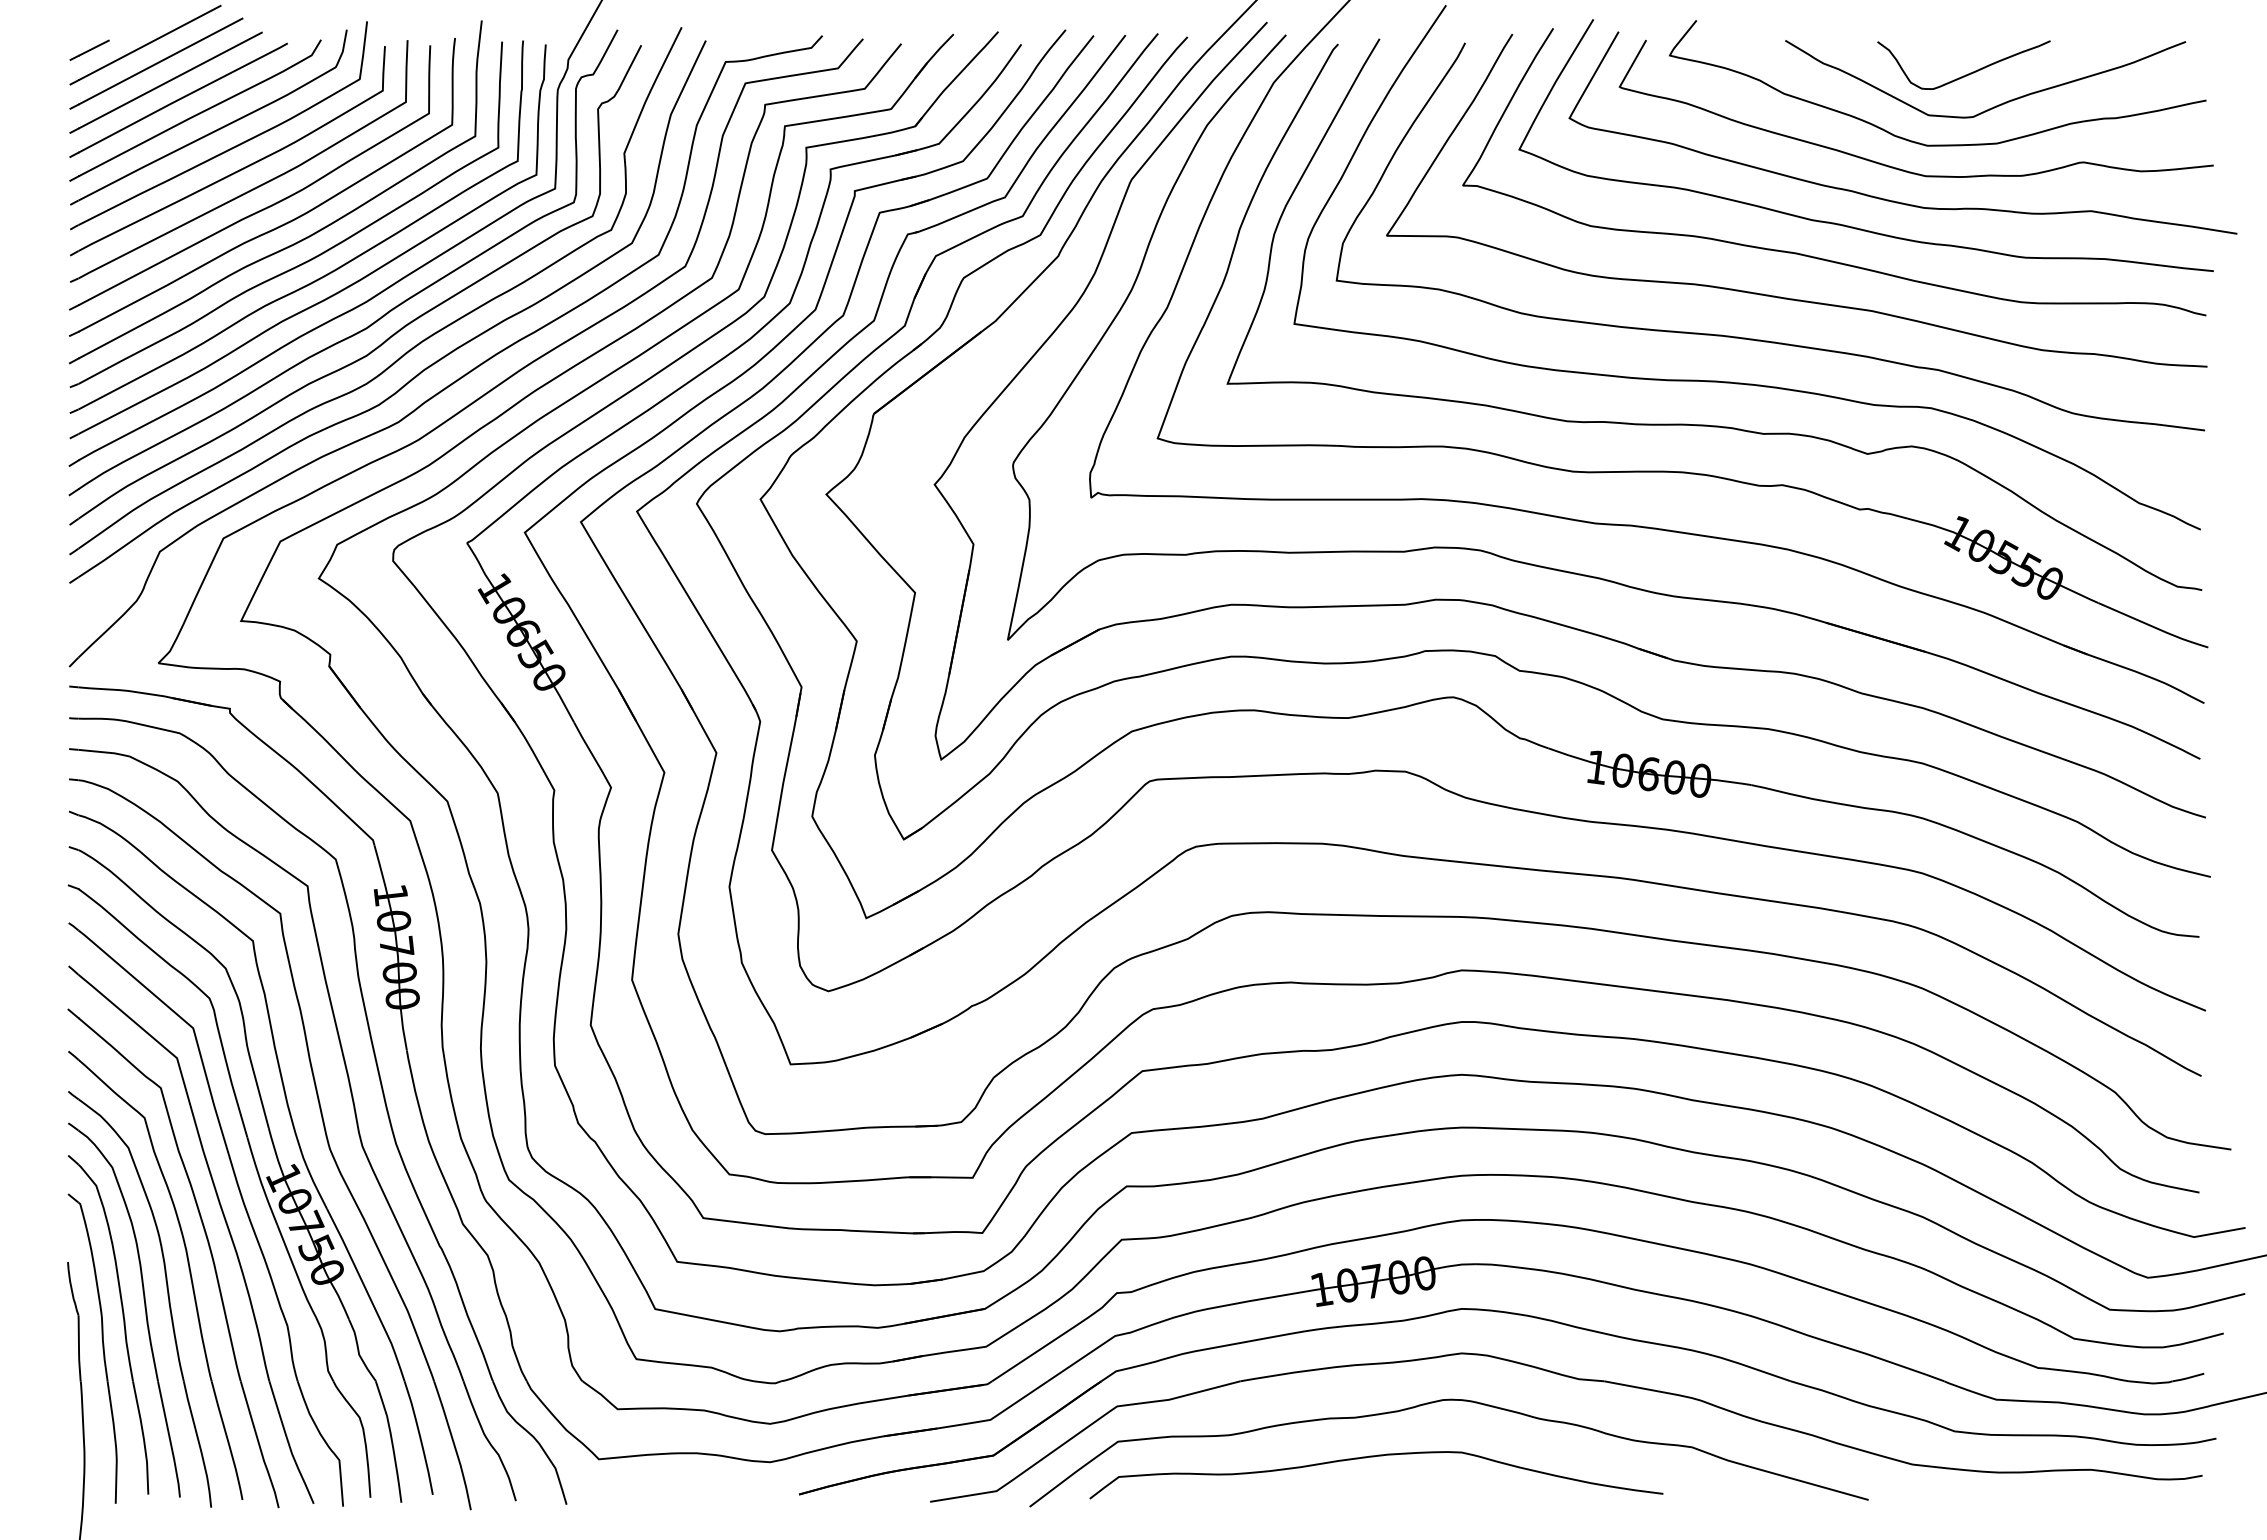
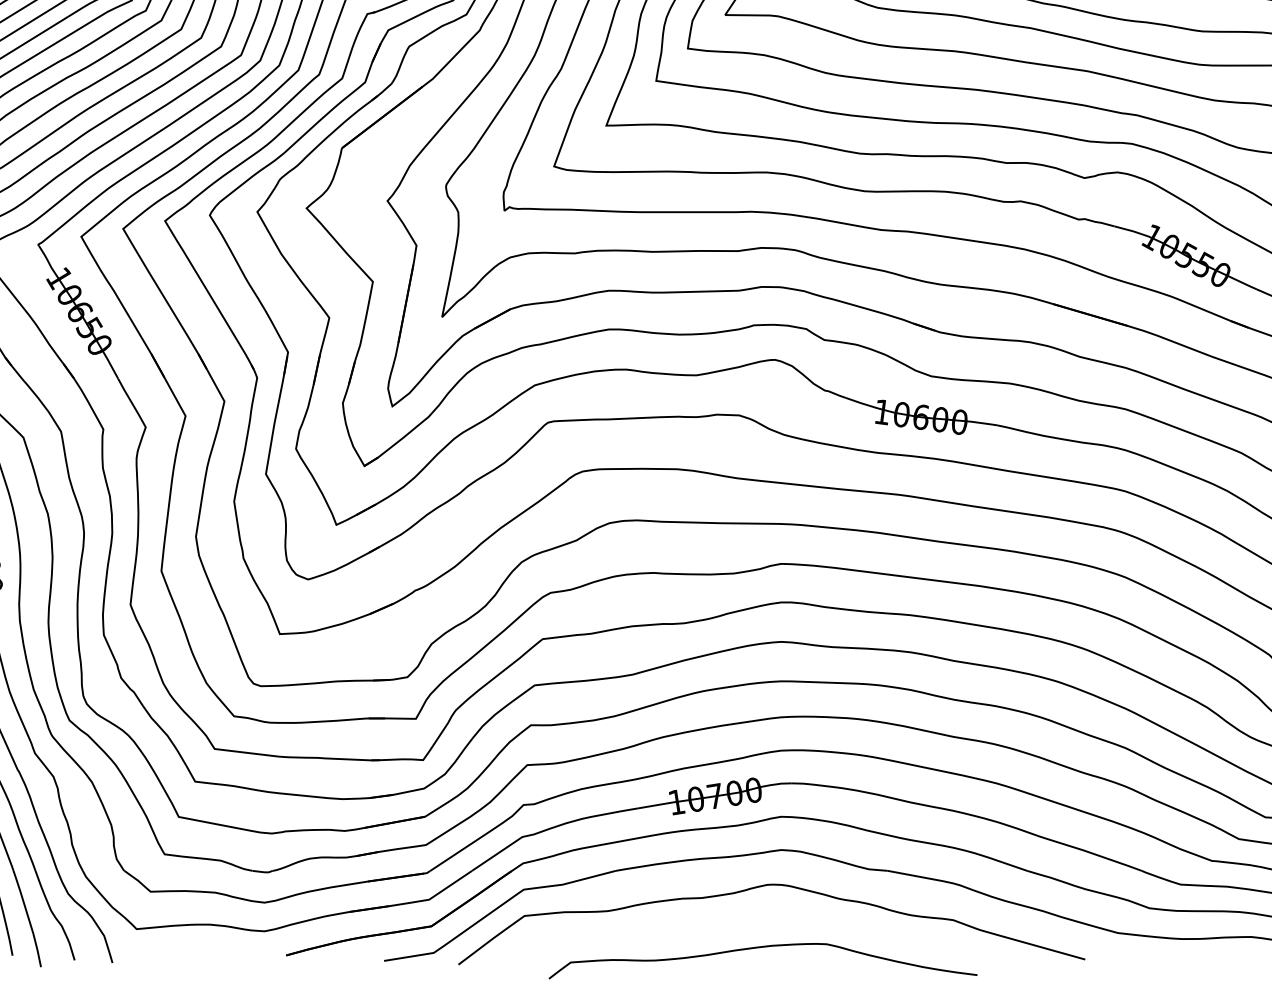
curve: (1374, 1457) -> (761, 947), moved

